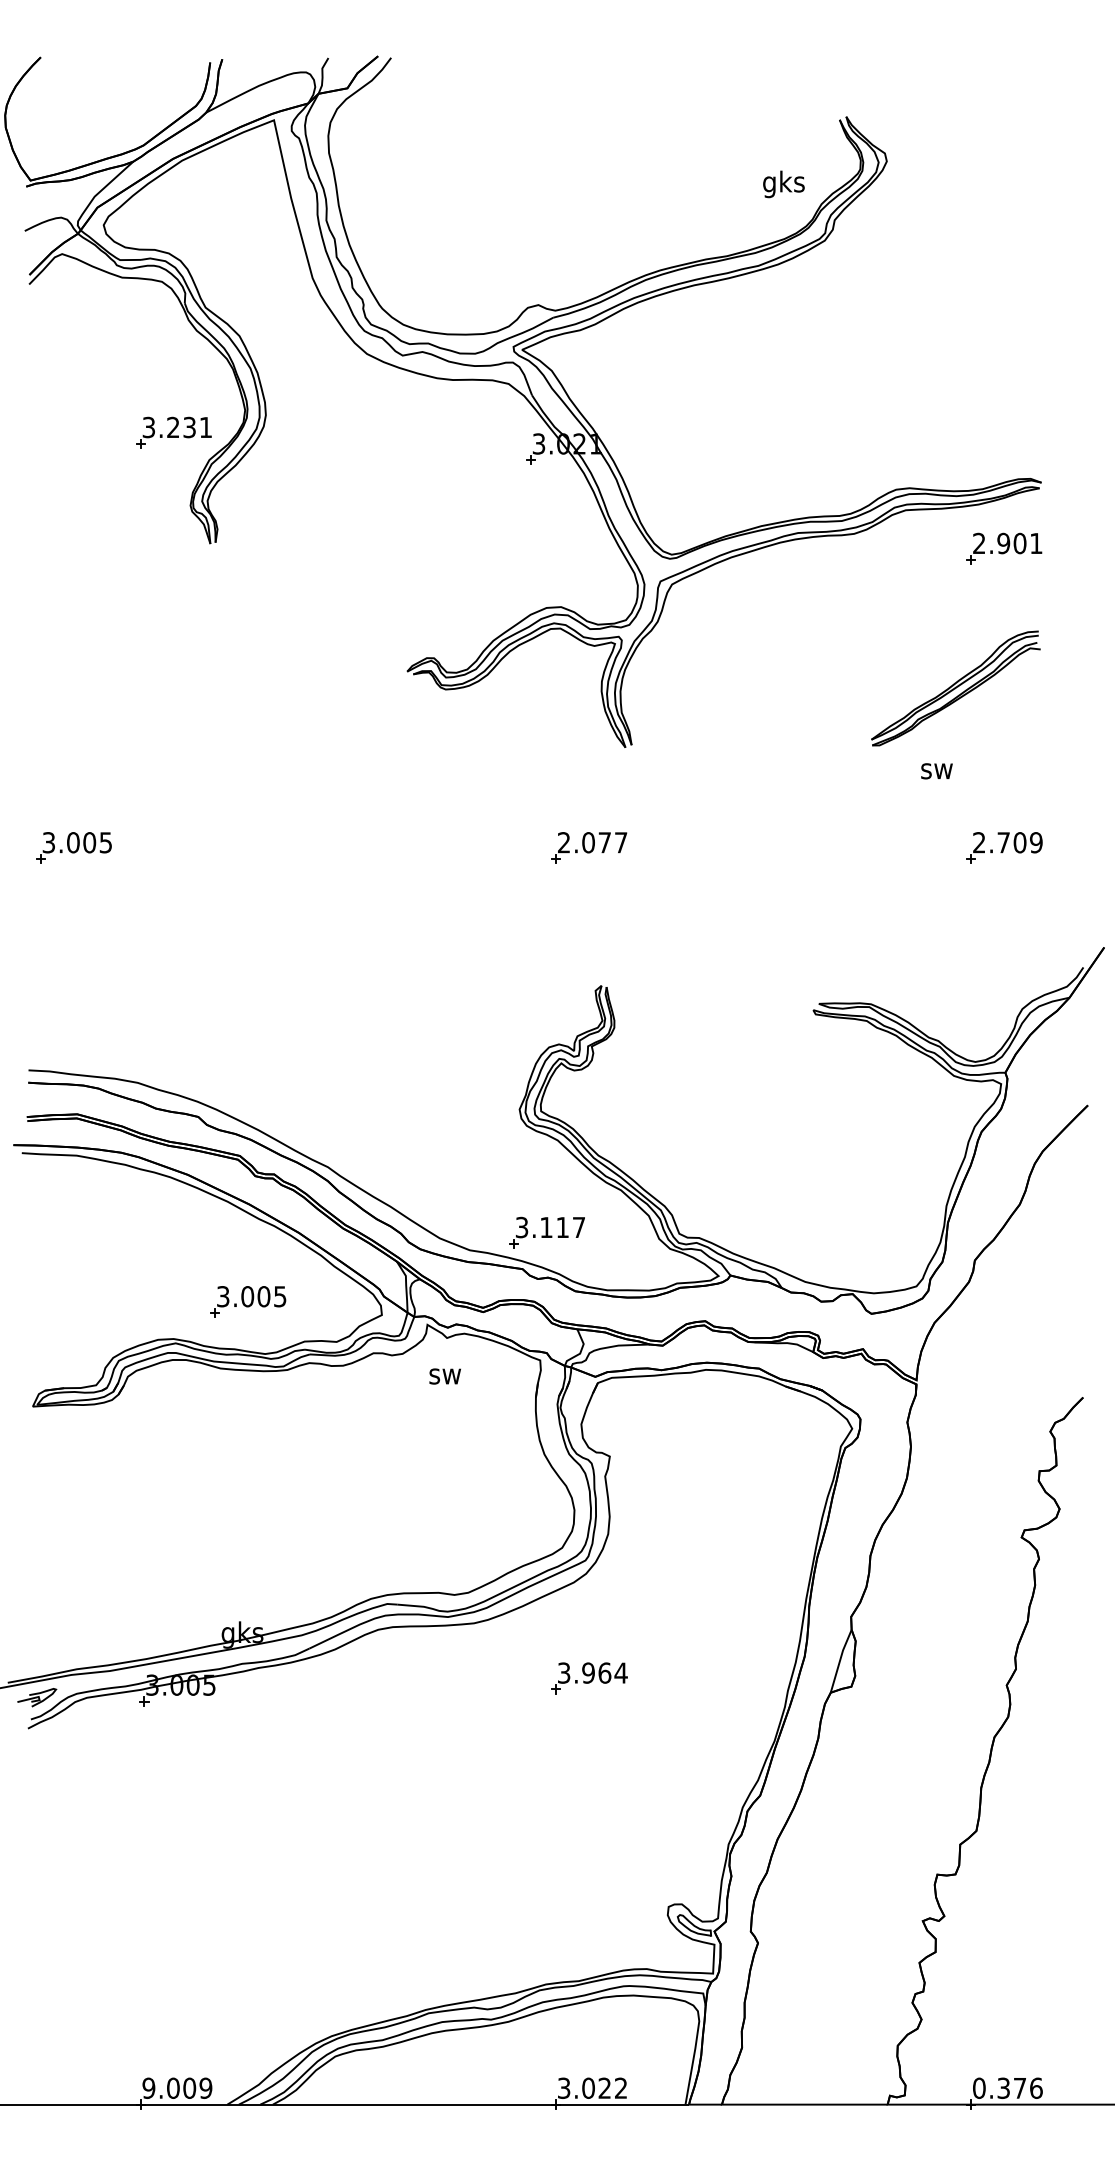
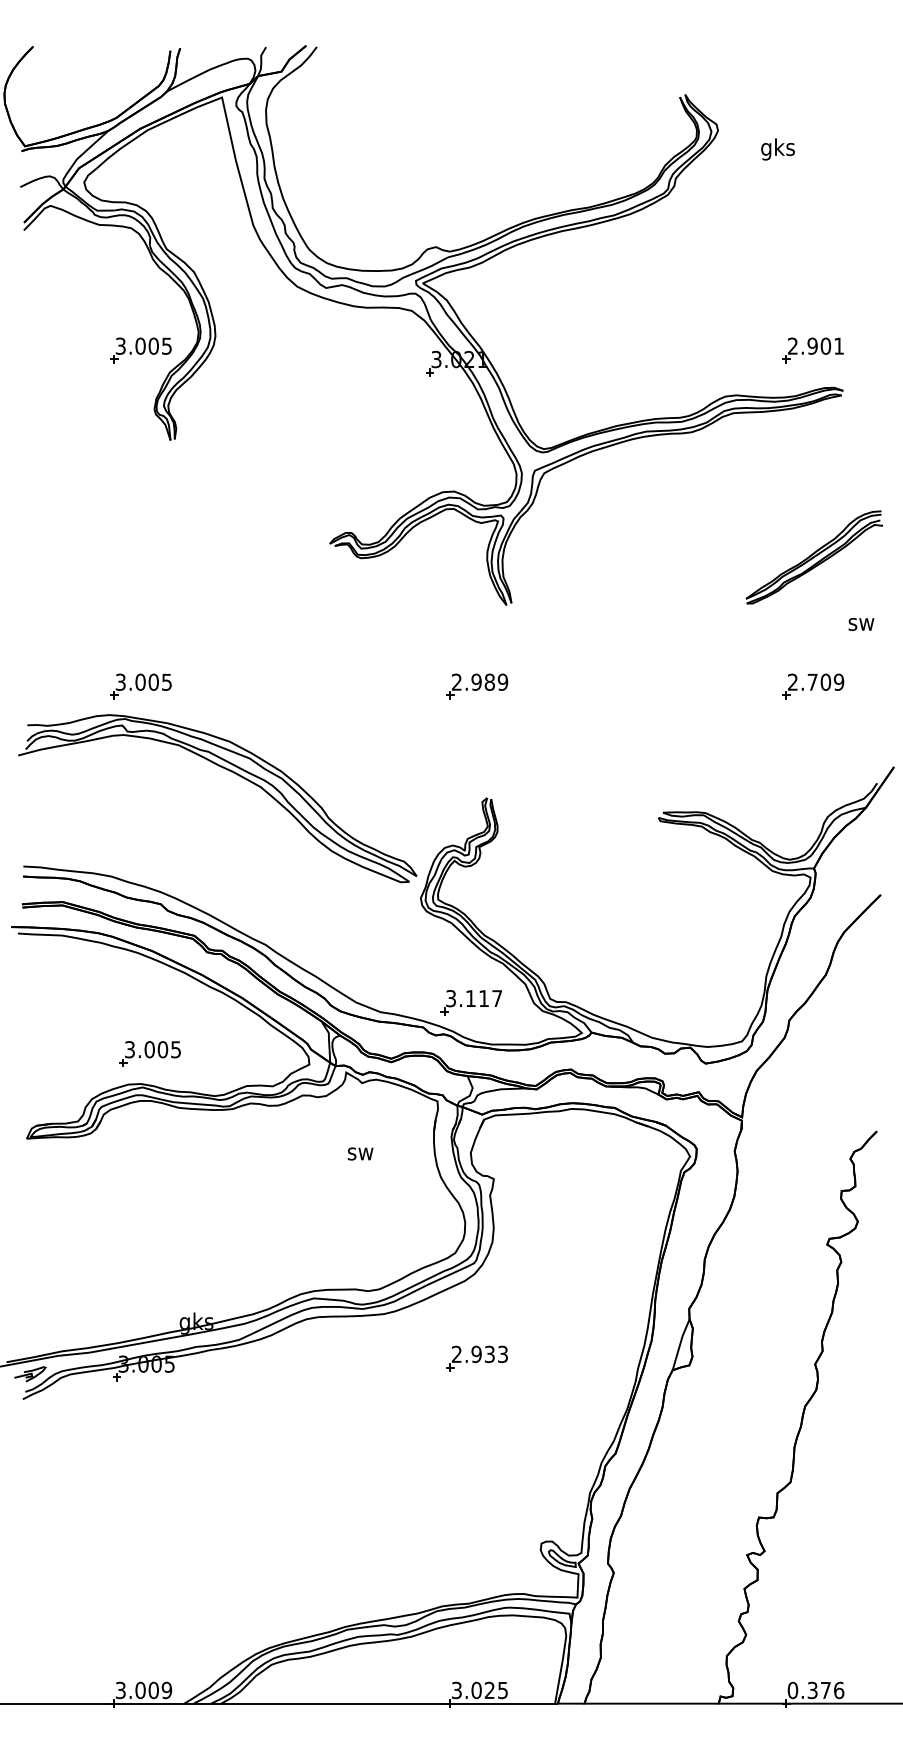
text: (783, 184) -> (777, 149), moved
text: (189, 427) -> (153, 346), 3.231 -> 3.005
part: (1004, 548) -> (813, 350), moved
part: (955, 688) -> (814, 557), moved
text: (936, 771) -> (861, 624), moved
text: (604, 842) -> (489, 682), 2.077 -> 2.989
part: (73, 847) -> (140, 686), moved
part: (282, 952) -> (228, 771), added
part: (546, 1232) -> (470, 1002), moved
part: (248, 1301) -> (150, 1053), moved
text: (444, 1376) -> (360, 1153), moved
text: (592, 1672) -> (479, 1353), 3.964 -> 2.933
text: (148, 2087) -> (120, 1689), 9.009 -> 3.009
text: (621, 2087) -> (503, 1689), 3.022 -> 3.025

